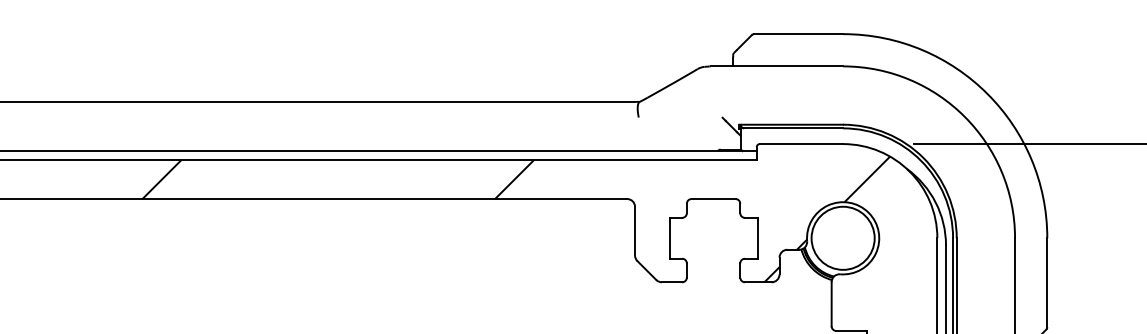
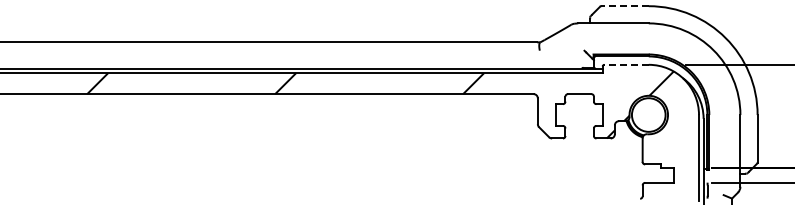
line: (799, 34) -> (625, 6), solid -> dashed
line: (801, 143) -> (626, 64), solid -> dashed

